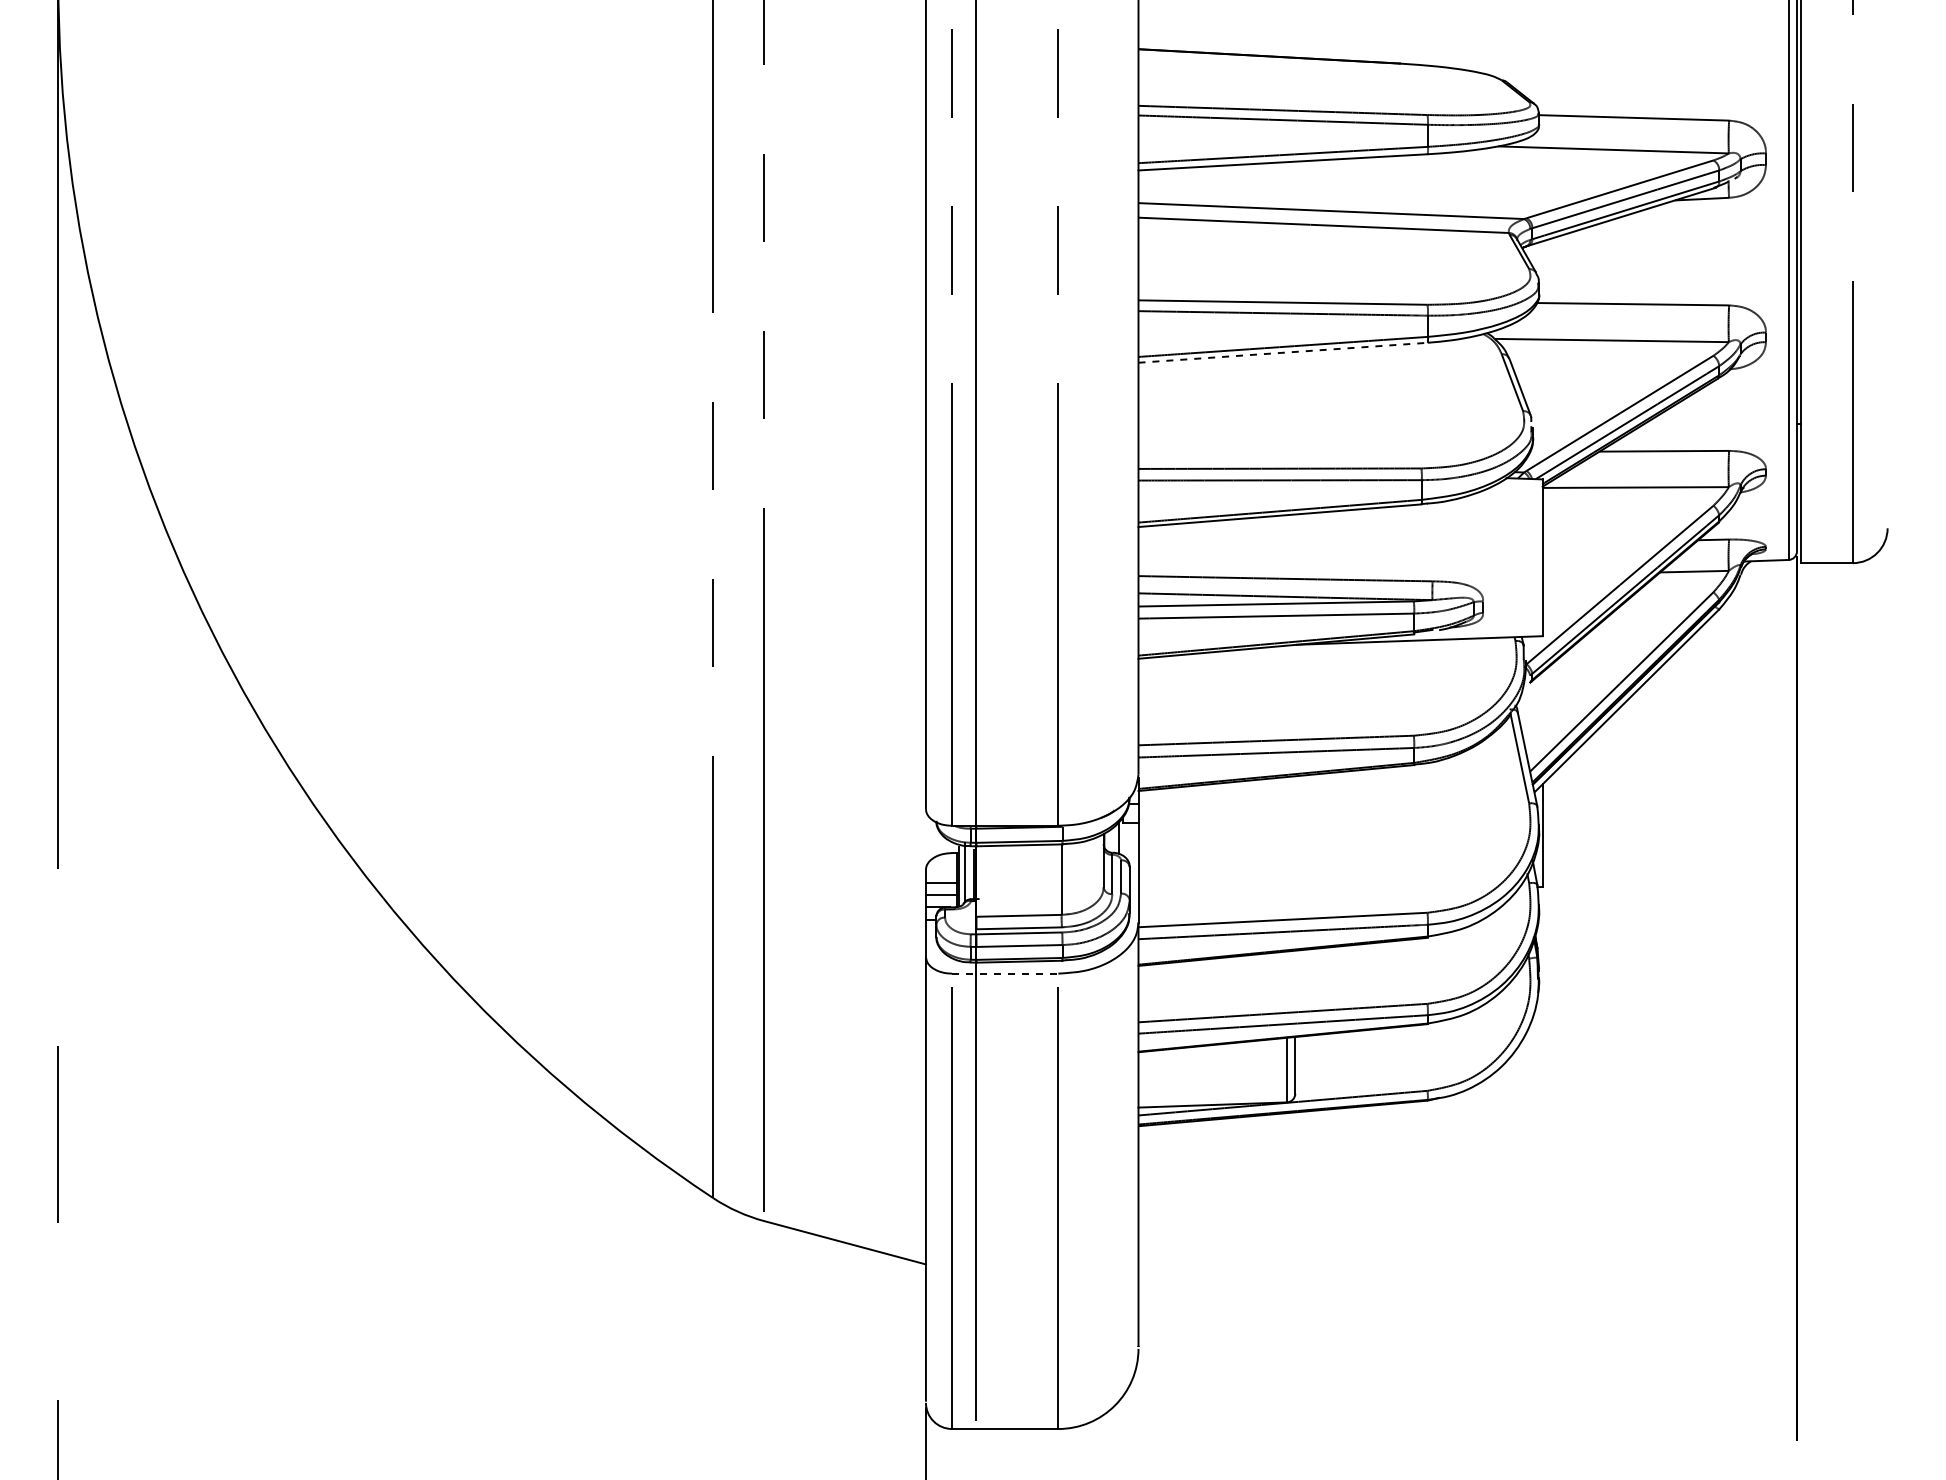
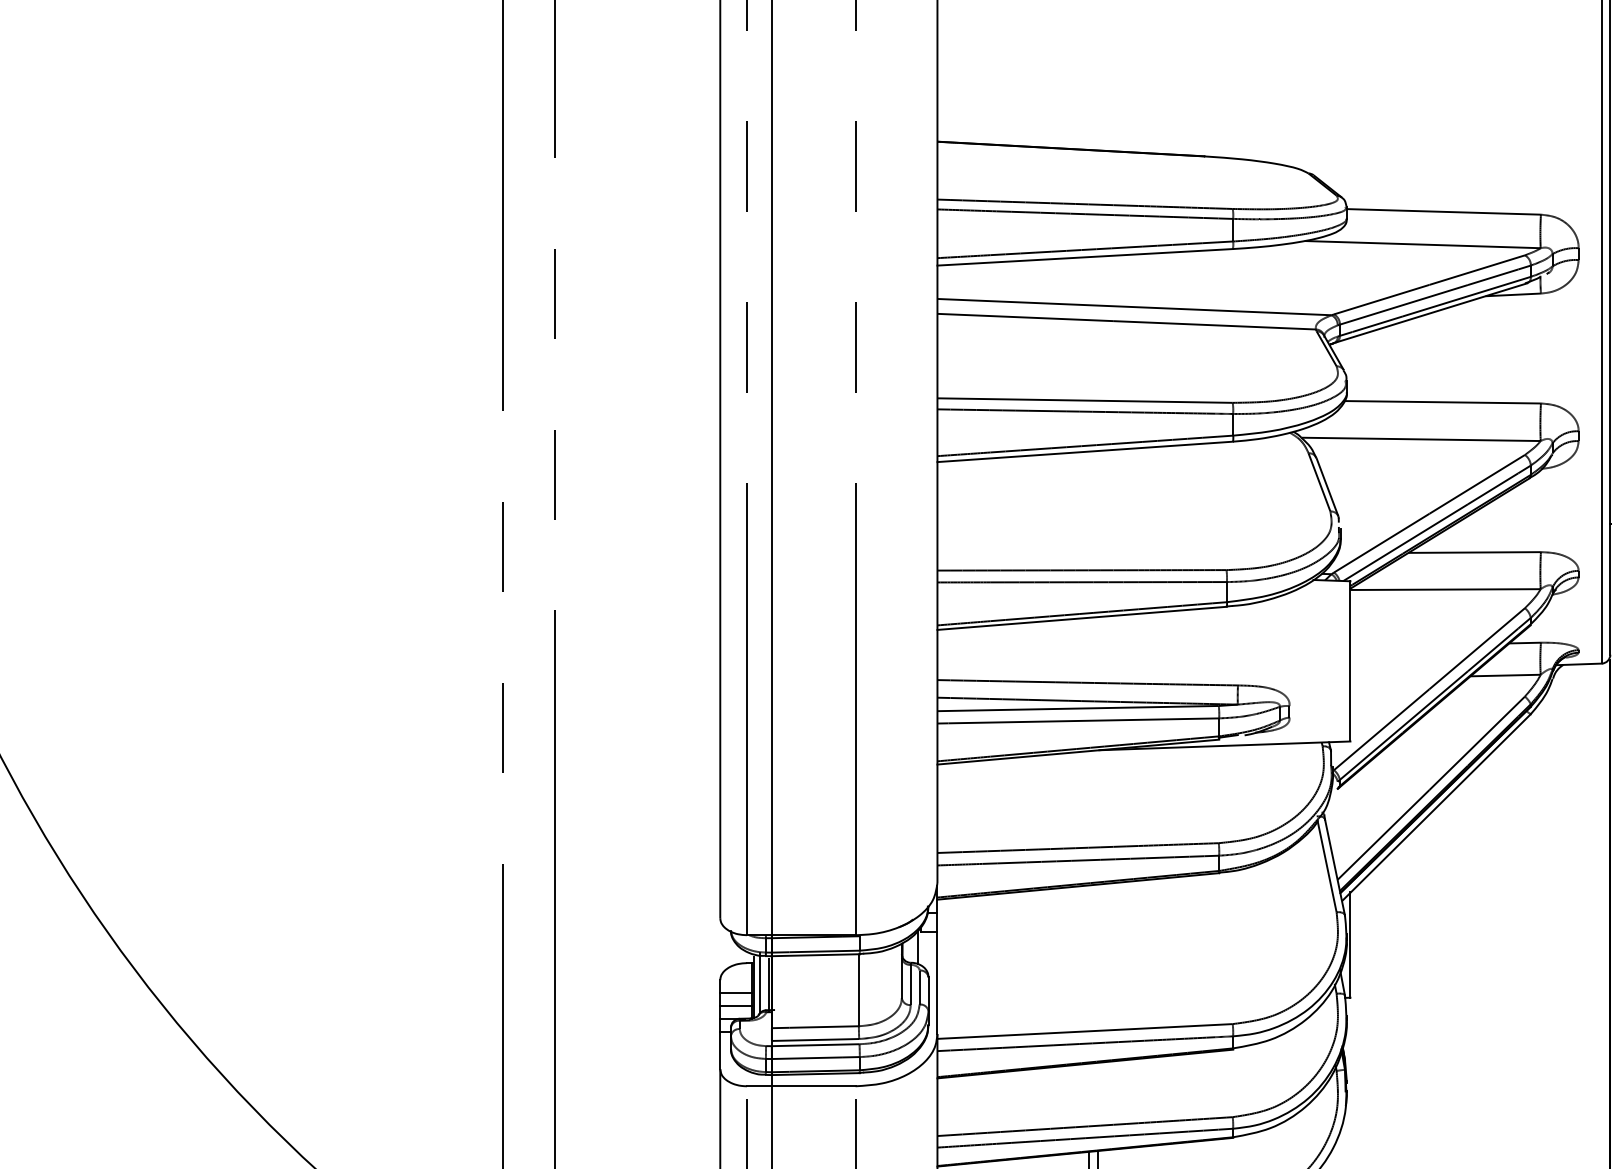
line: (1283, 352) -> (1085, 451), dashed -> solid
line: (1005, 973) -> (801, 1086), dashed -> solid

